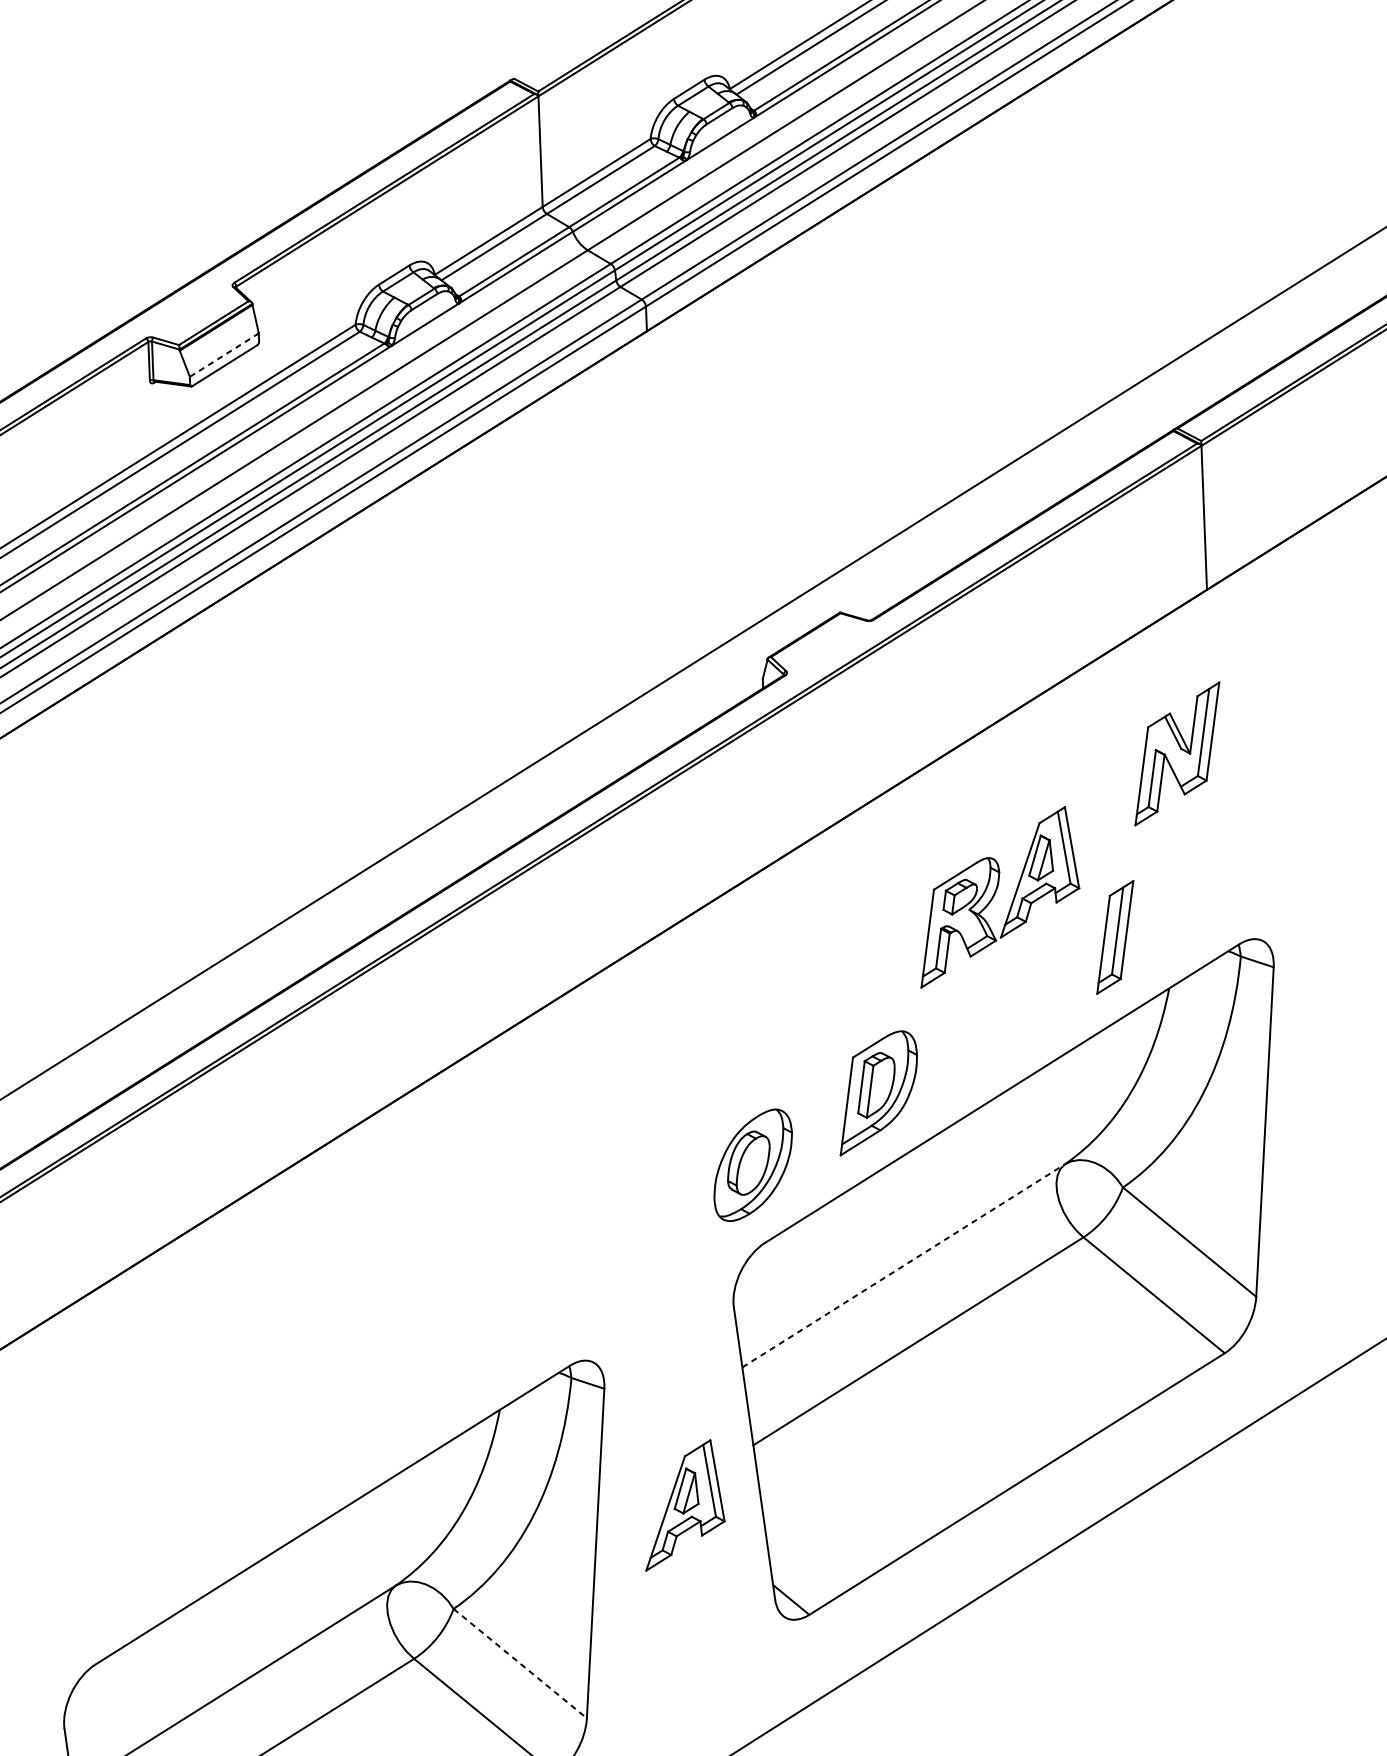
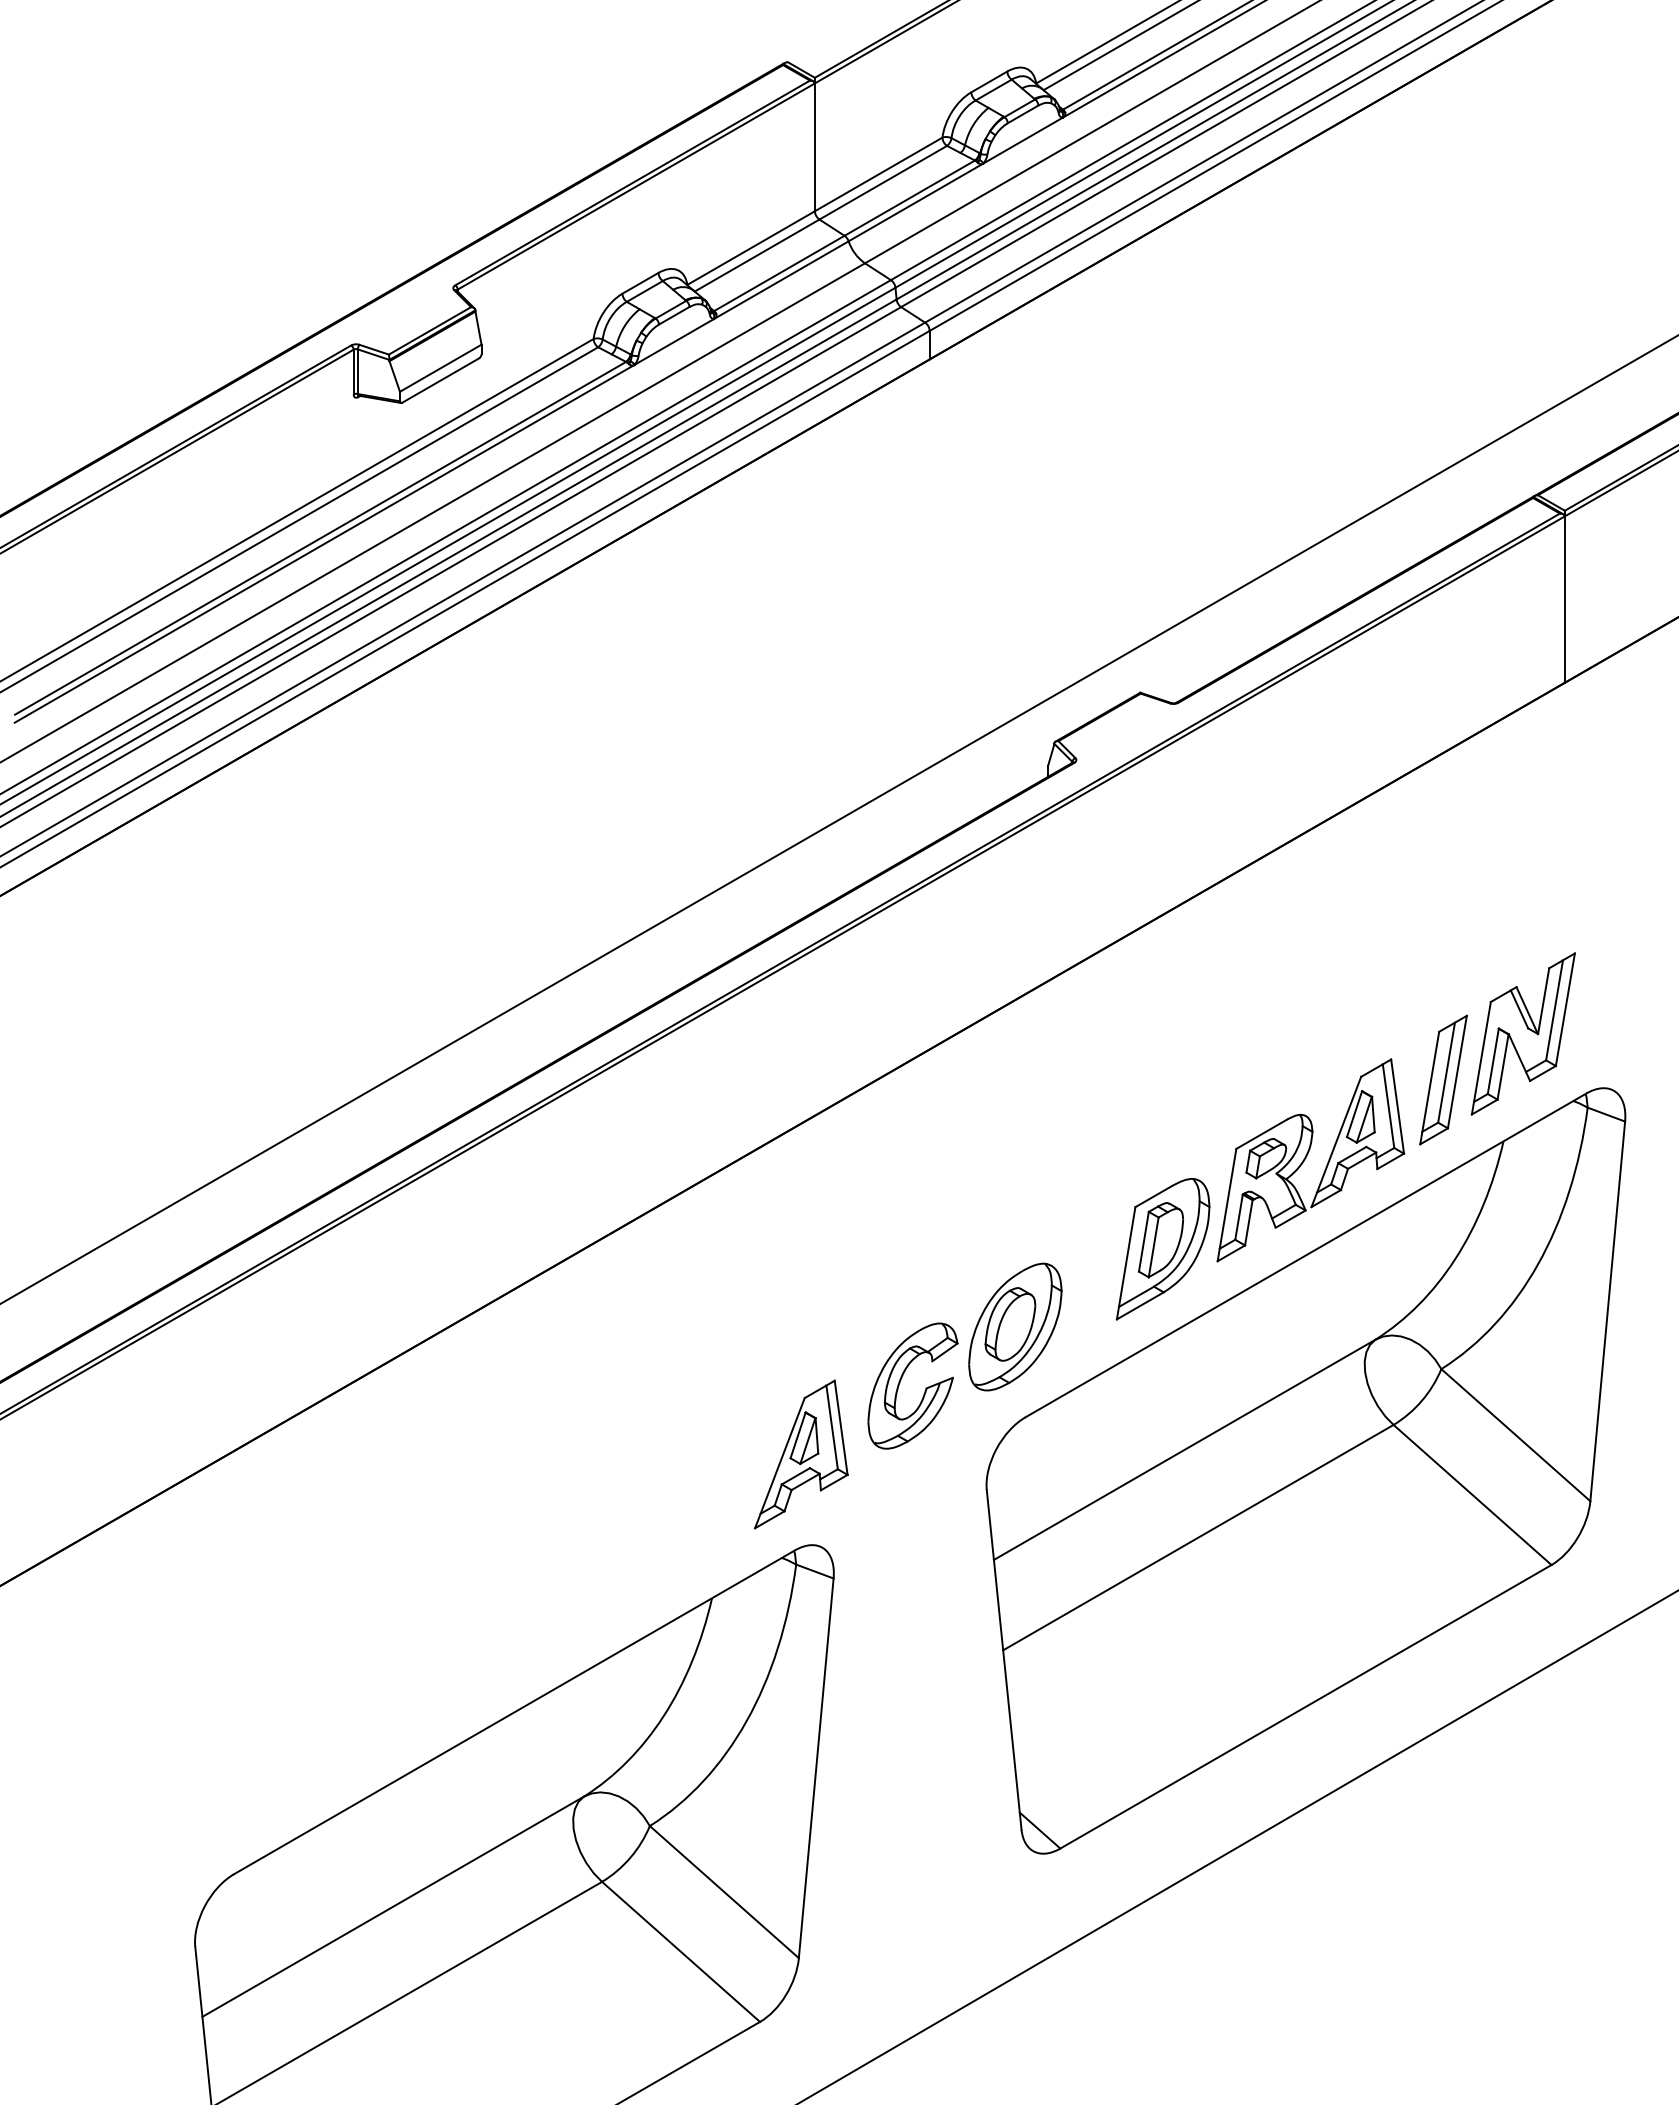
line: (225, 355) -> (441, 368), dashed -> solid
part: (1176, 753) -> (1522, 1033), moved
part: (998, 897) -> (1310, 1160), moved
part: (656, 1215) -> (901, 1380), added
line: (904, 1265) -> (1185, 1449), dashed -> solid
part: (684, 1505) -> (801, 1454), moved
line: (520, 1663) -> (724, 1892), dashed -> solid

